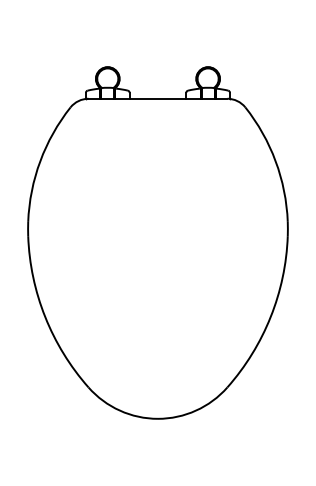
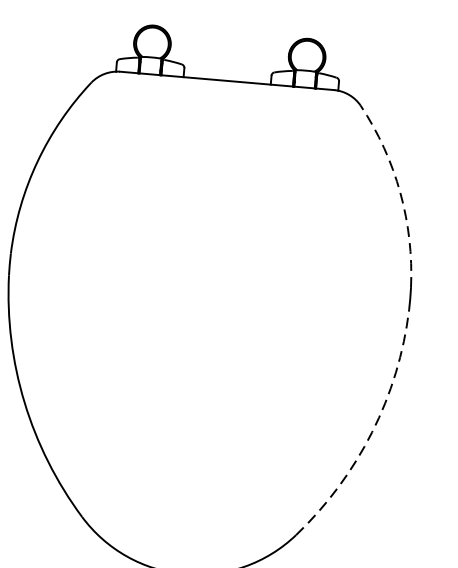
arc: (275, 161) -> (400, 193), solid -> dashed
arc: (270, 317) -> (371, 433), solid -> dashed

